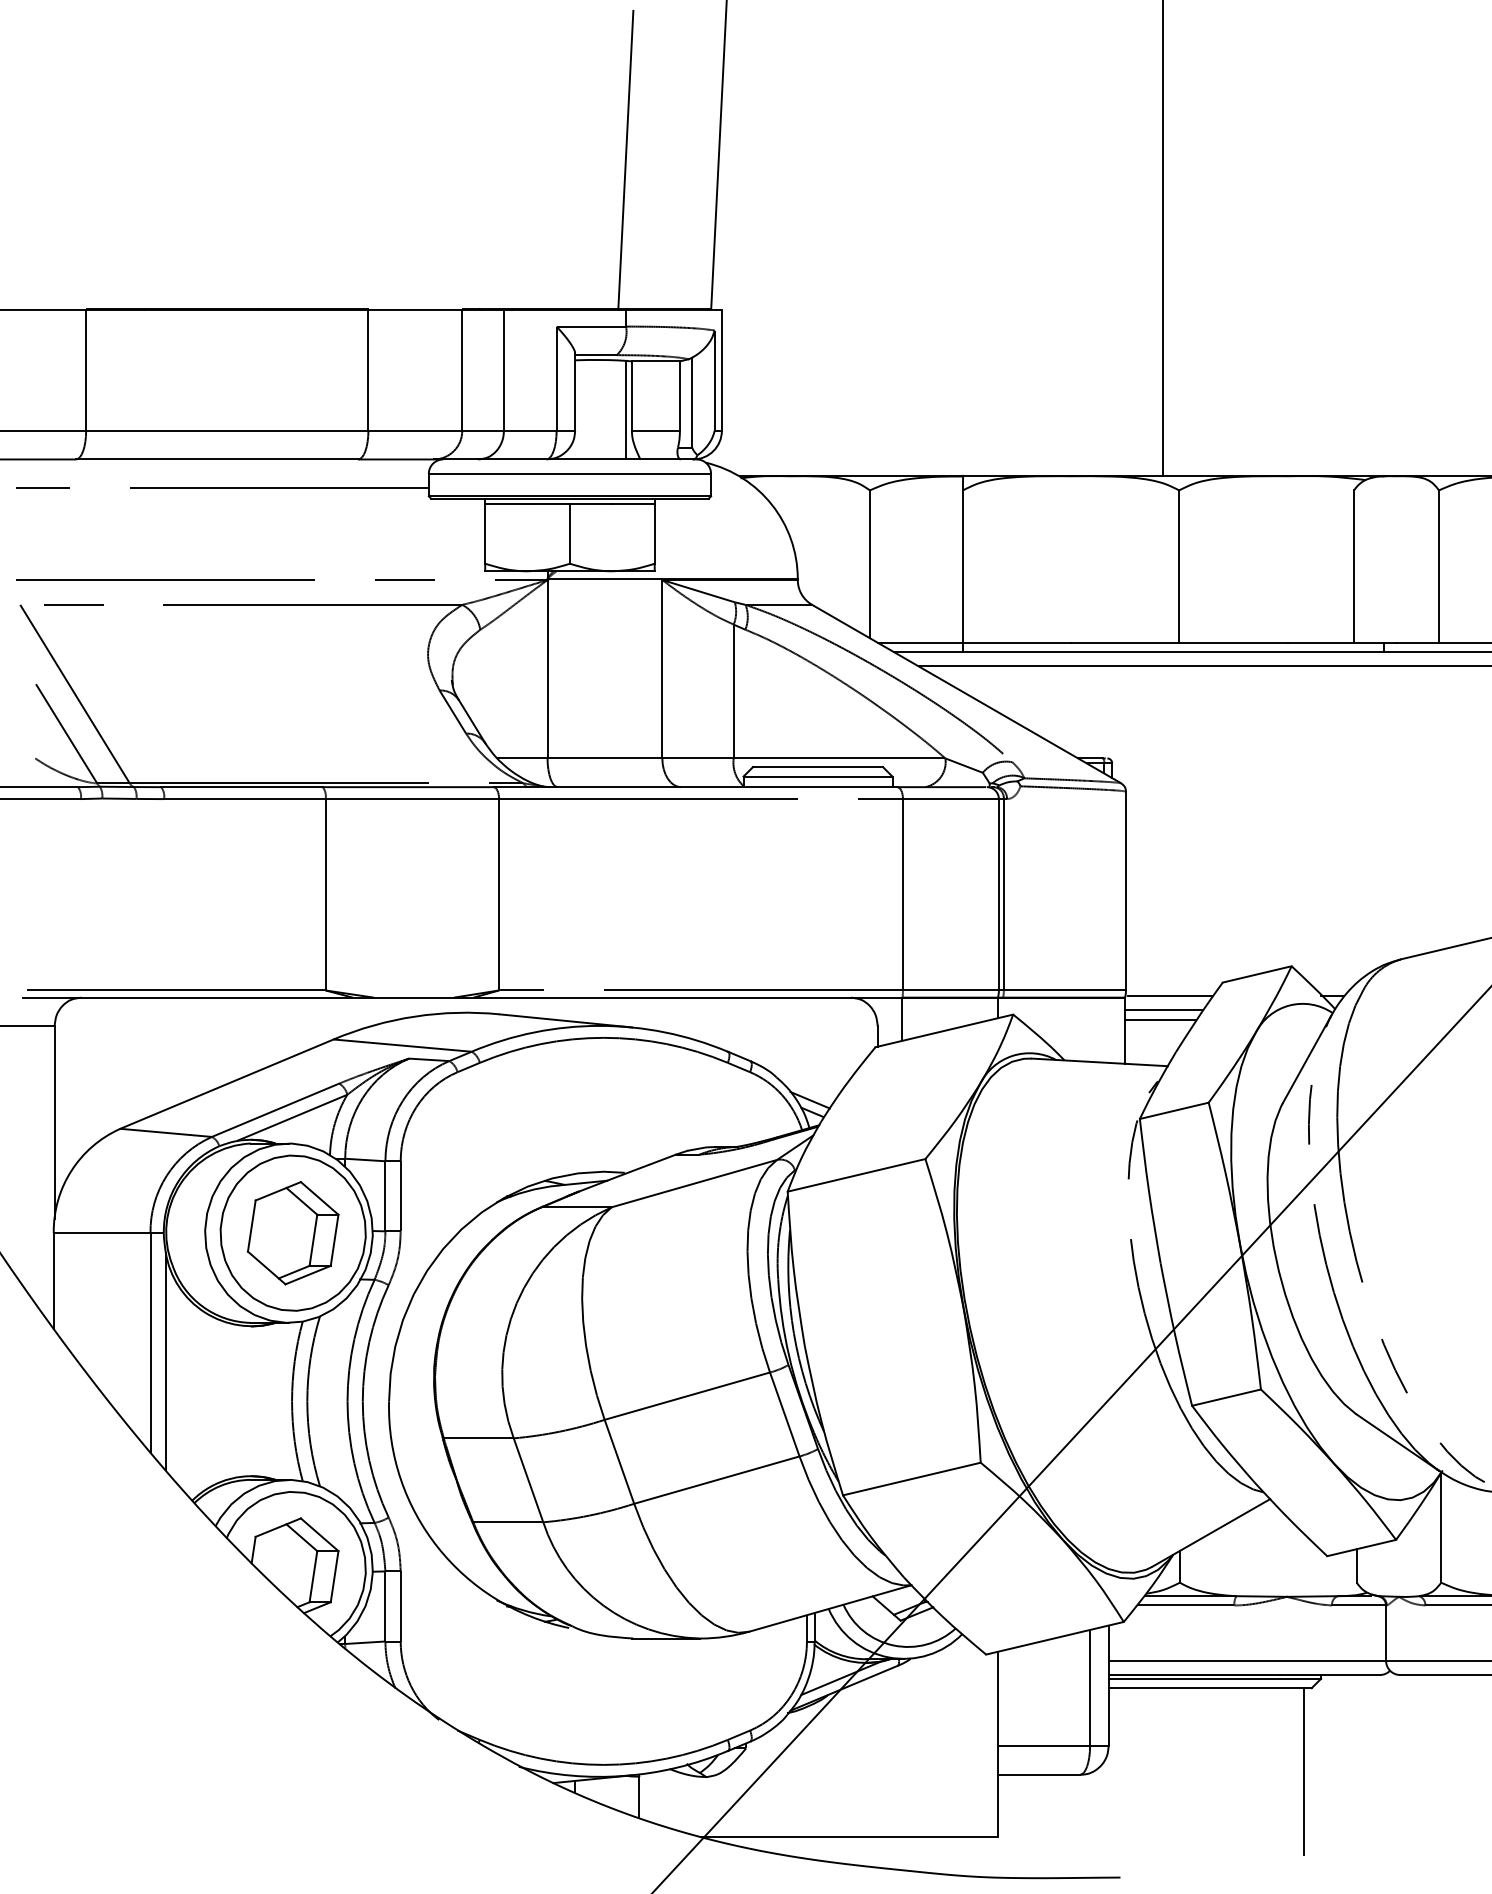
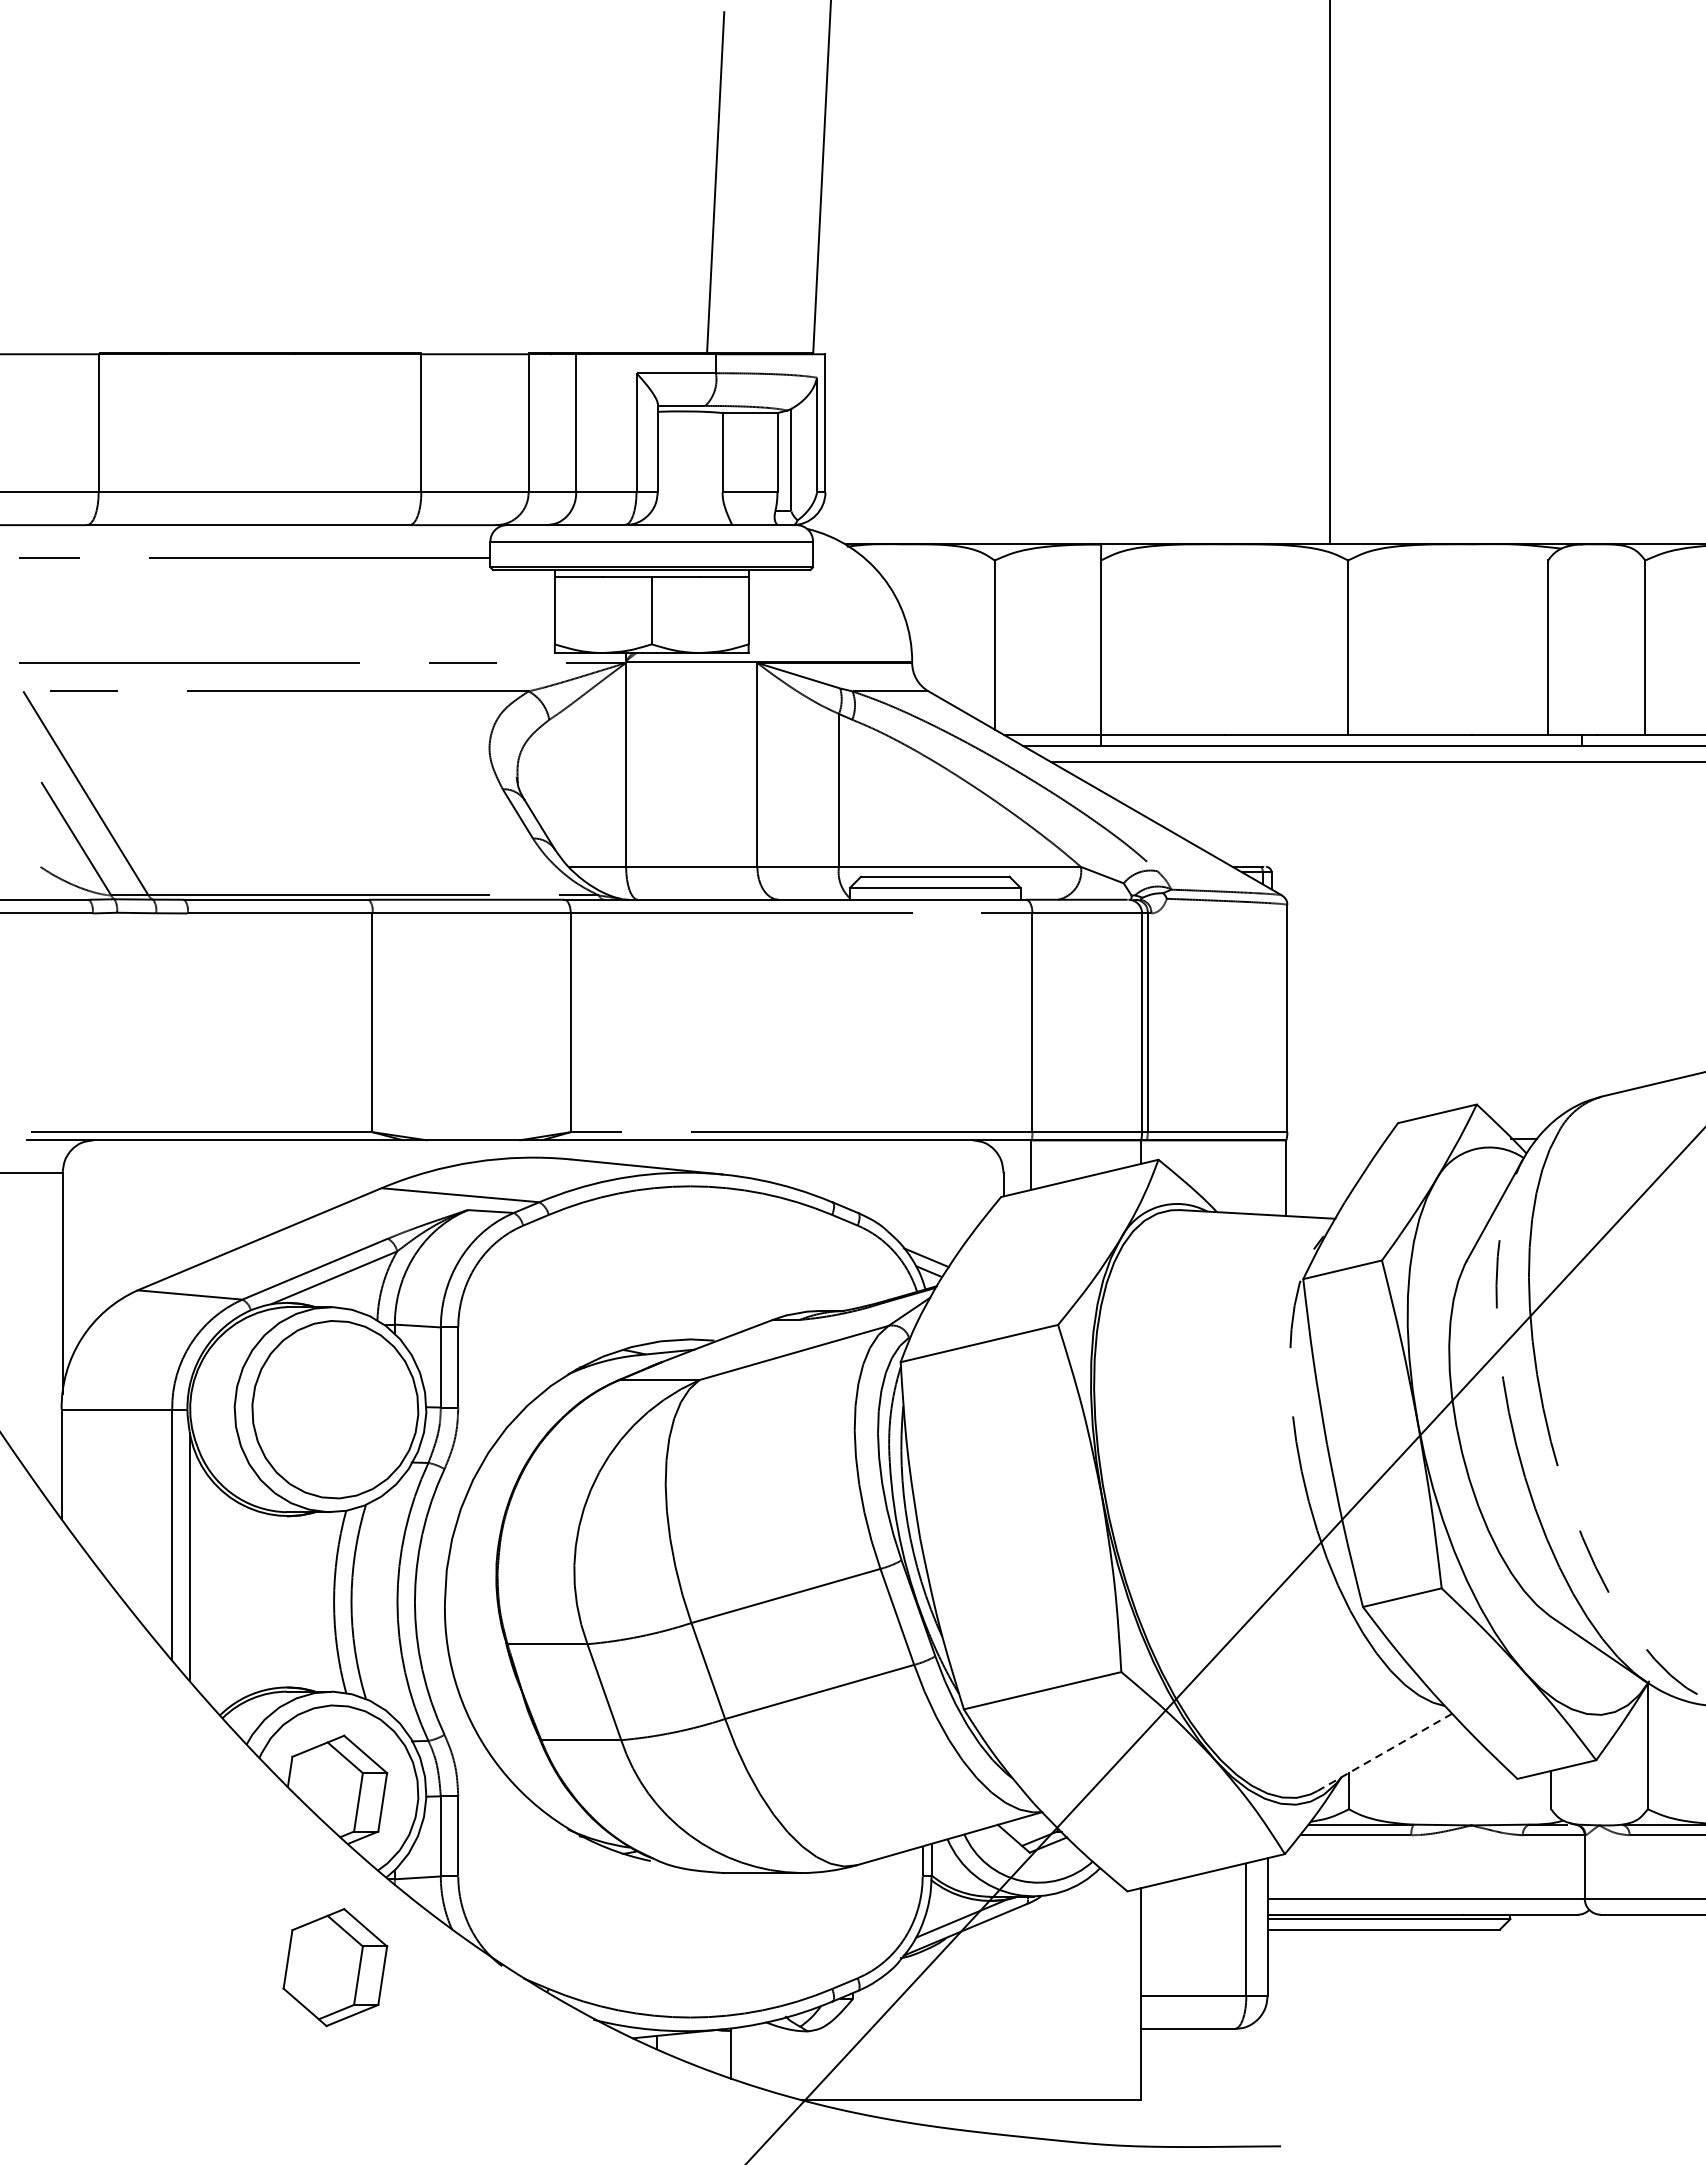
line: (626, 410) -> (716, 469), removed
line: (1169, 996) -> (1337, 1139), removed
line: (1163, 1010) -> (1330, 1155), removed
line: (1160, 1019) -> (1326, 1165), removed
part: (292, 1233) -> (334, 1967), moved
line: (1211, 1532) -> (1385, 1751), solid -> dashed
line: (1304, 1771) -> (1491, 2025), removed

